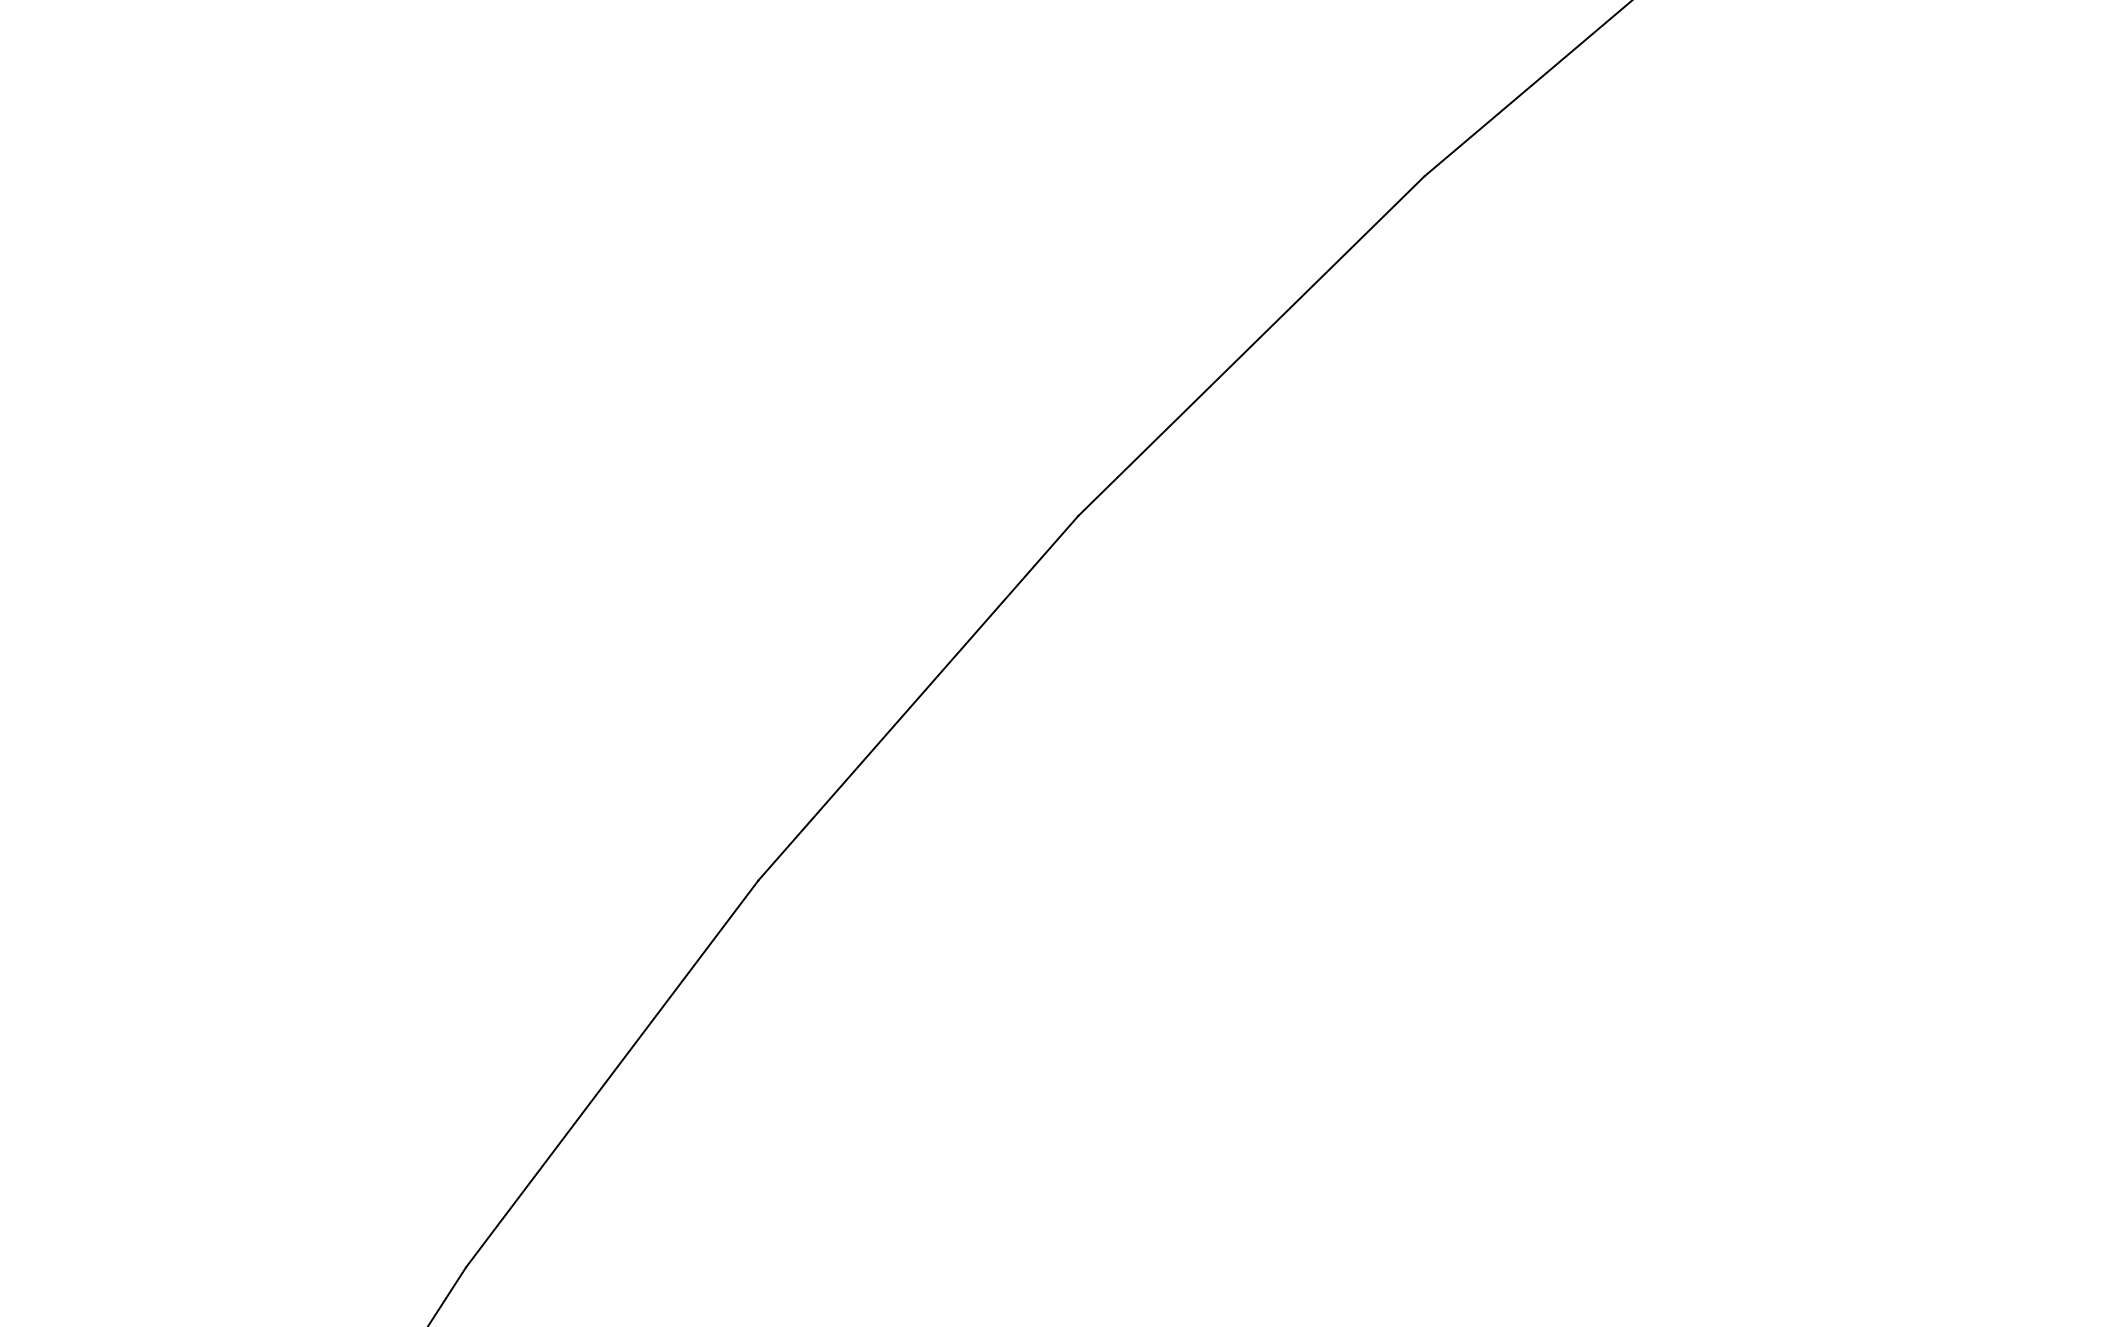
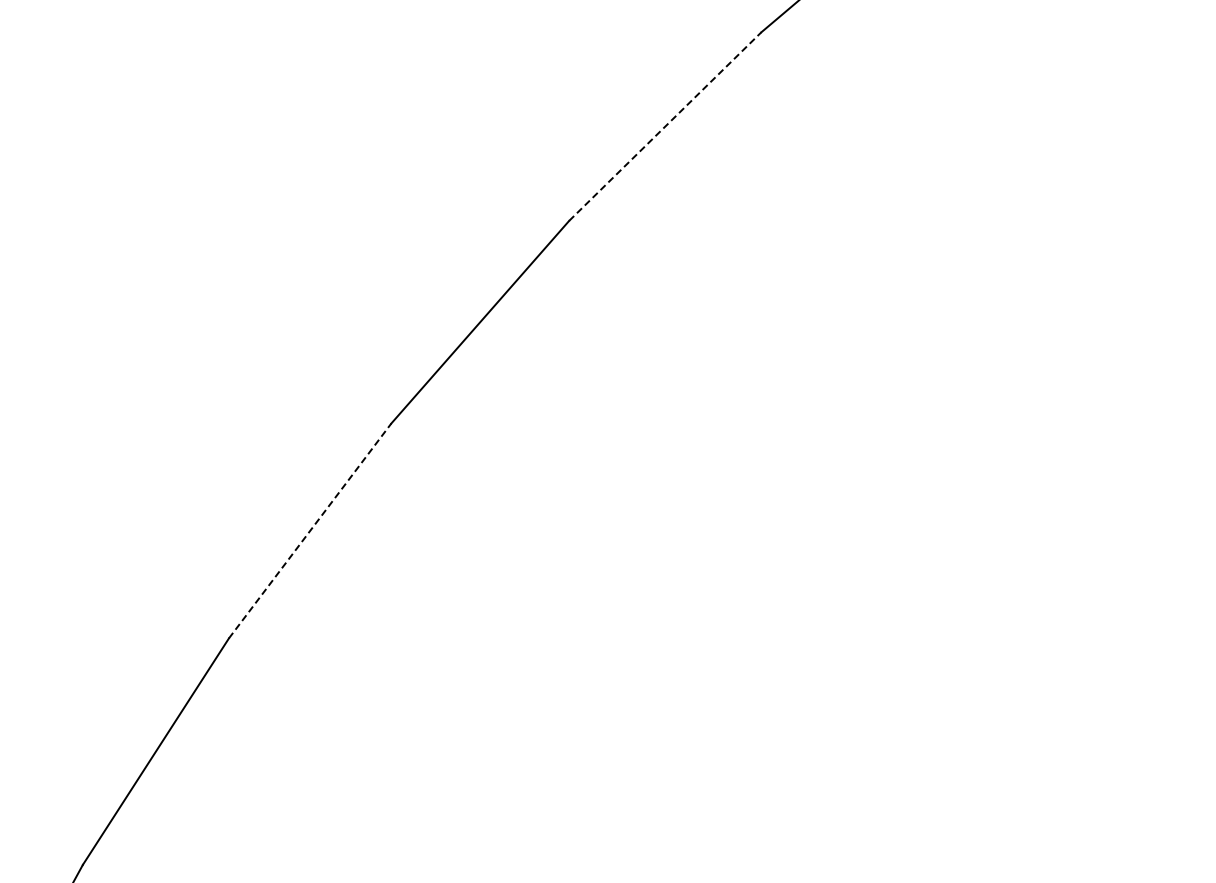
line: (1251, 345) -> (665, 126), solid -> dashed
line: (613, 1072) -> (310, 530), solid -> dashed

